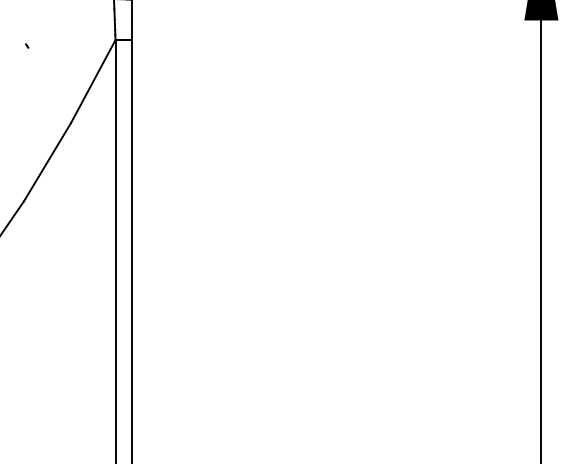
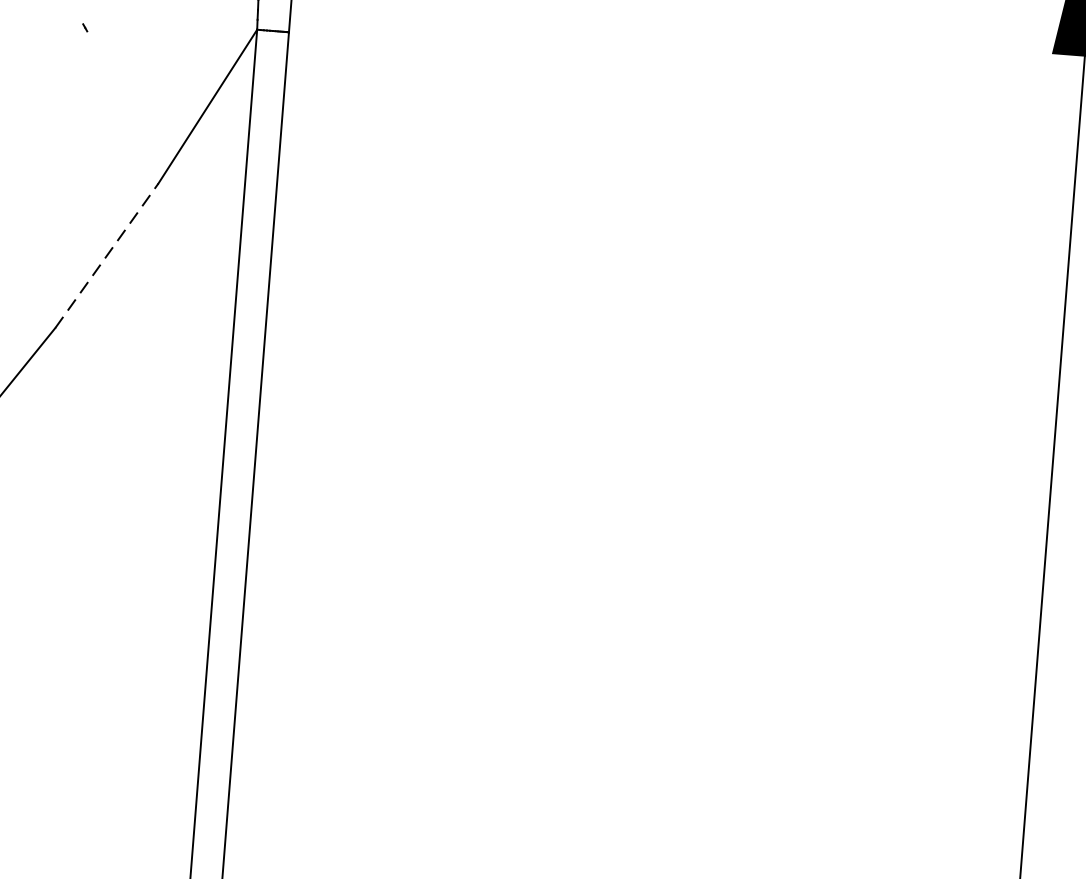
line: (47, 162) -> (106, 256), solid -> dashed

